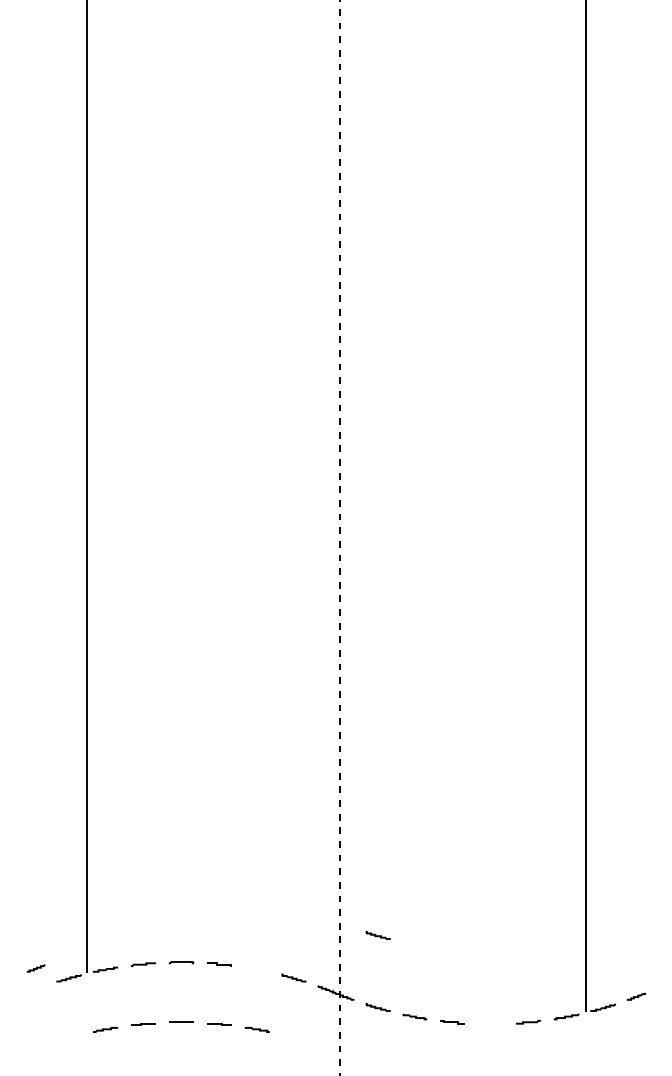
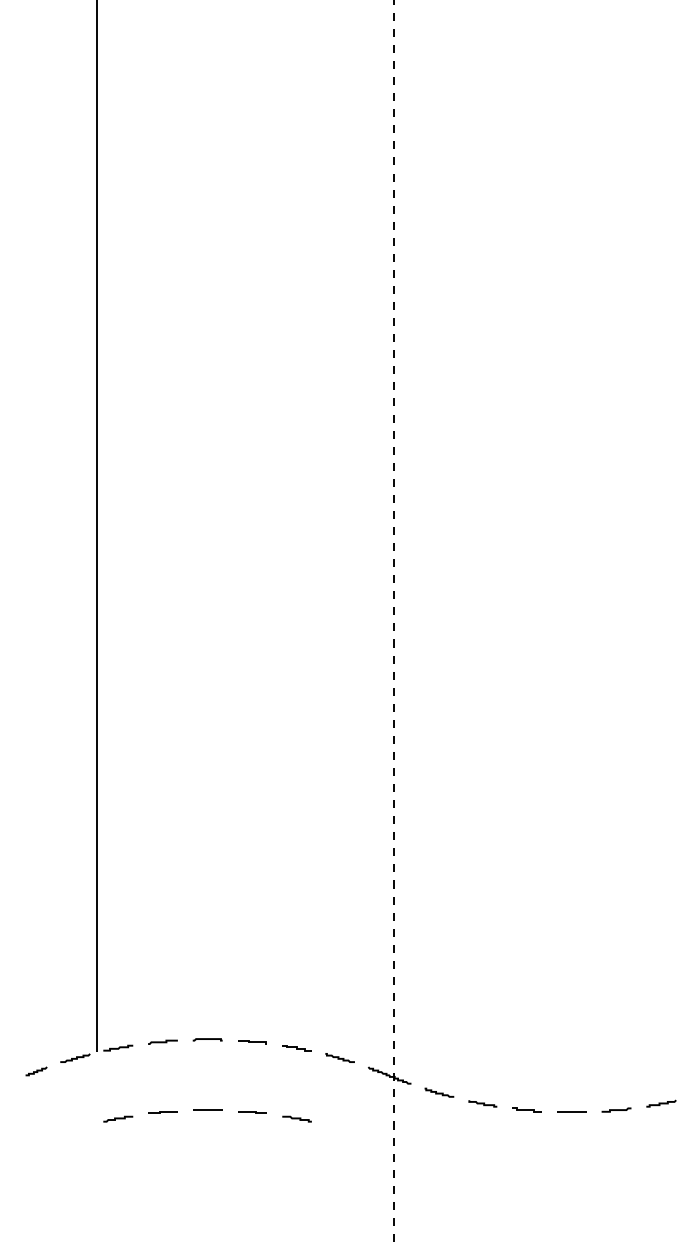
line: (377, 935) -> (438, 1007), removed
line: (35, 968) -> (35, 1071), moved
curve: (257, 969) -> (297, 1047), added
line: (490, 1023) -> (571, 1111), added

